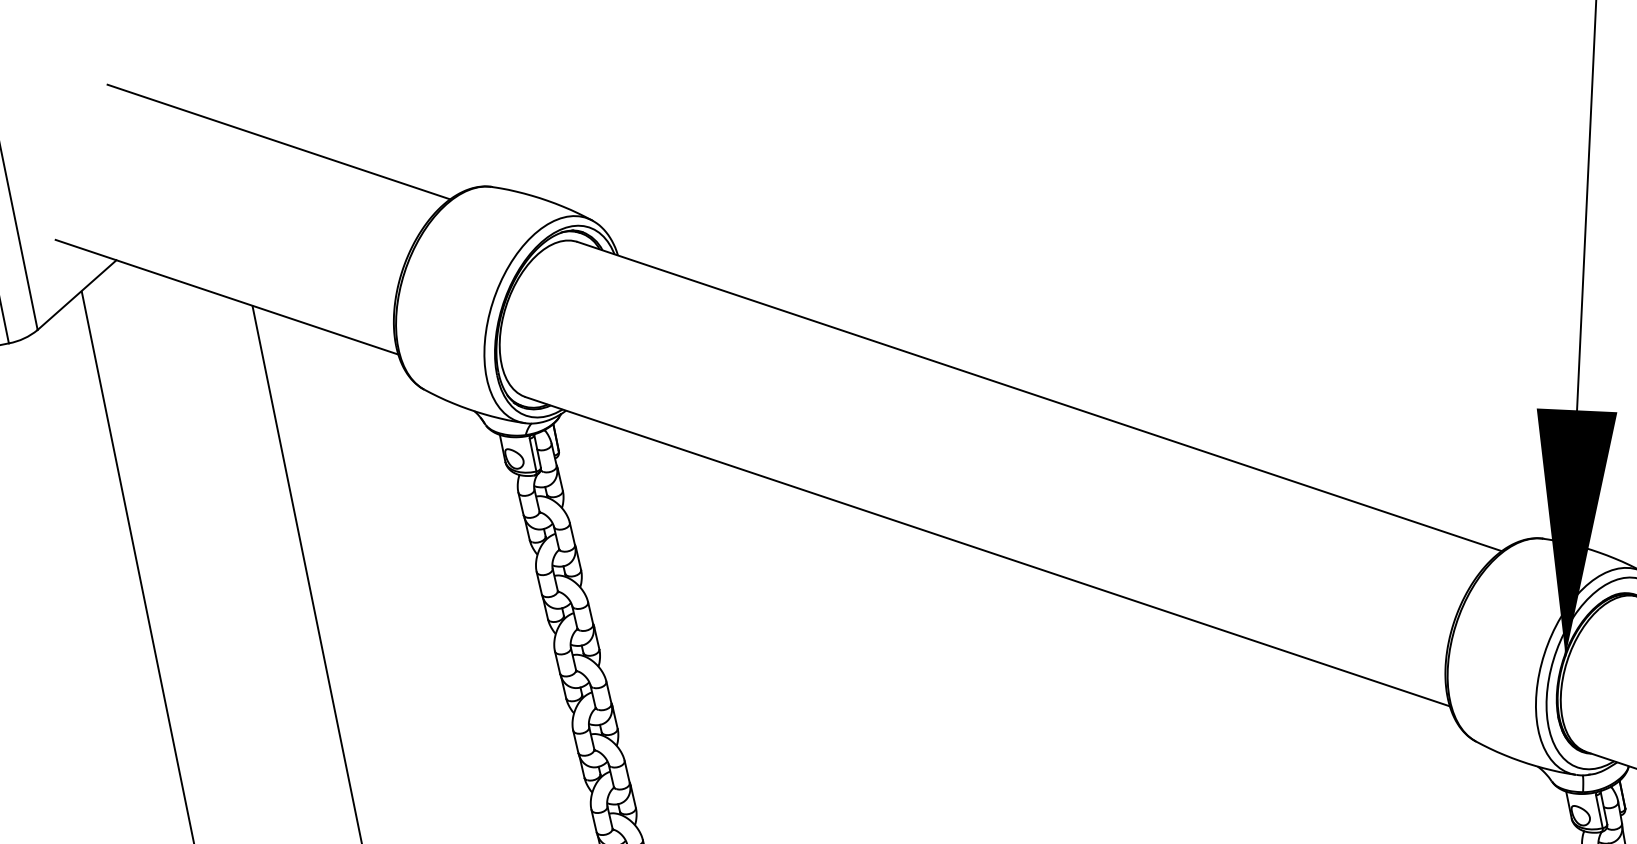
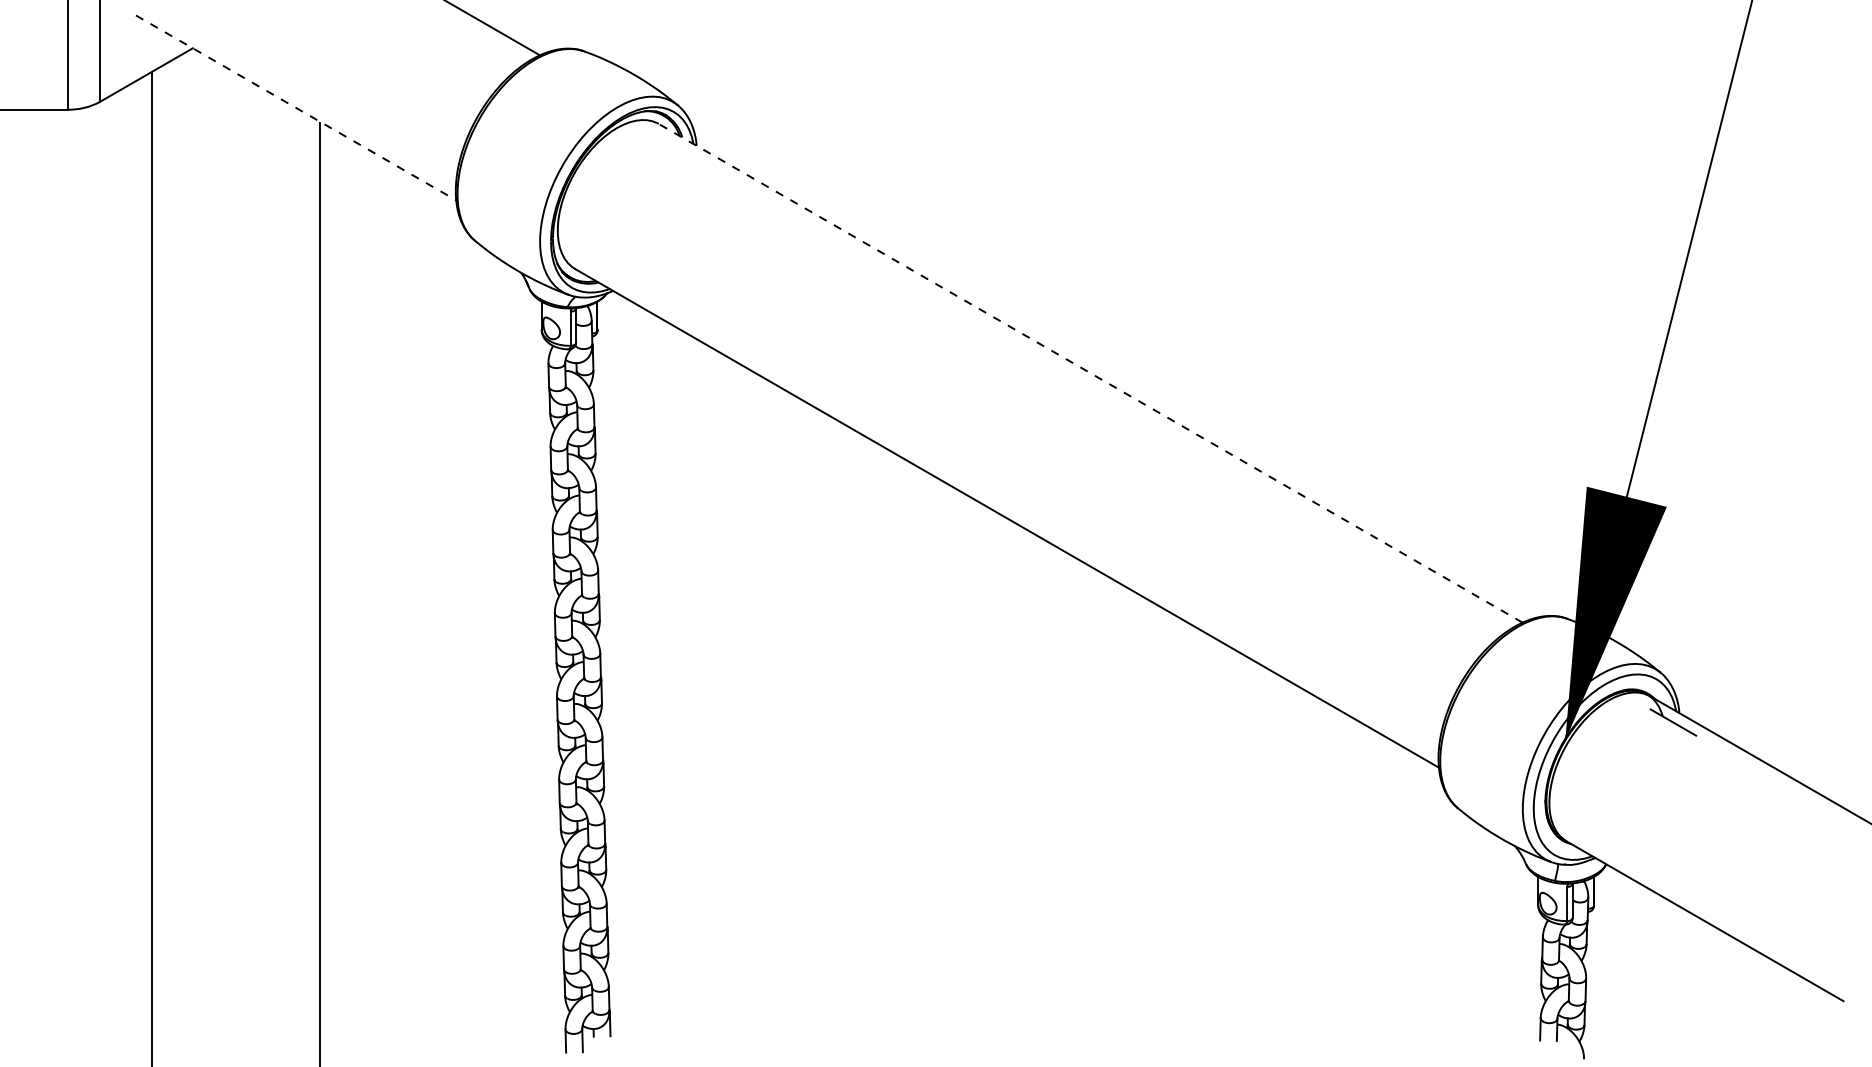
line: (227, 296) -> (296, 107), solid -> dashed
line: (1039, 396) -> (1090, 373), solid -> dashed

